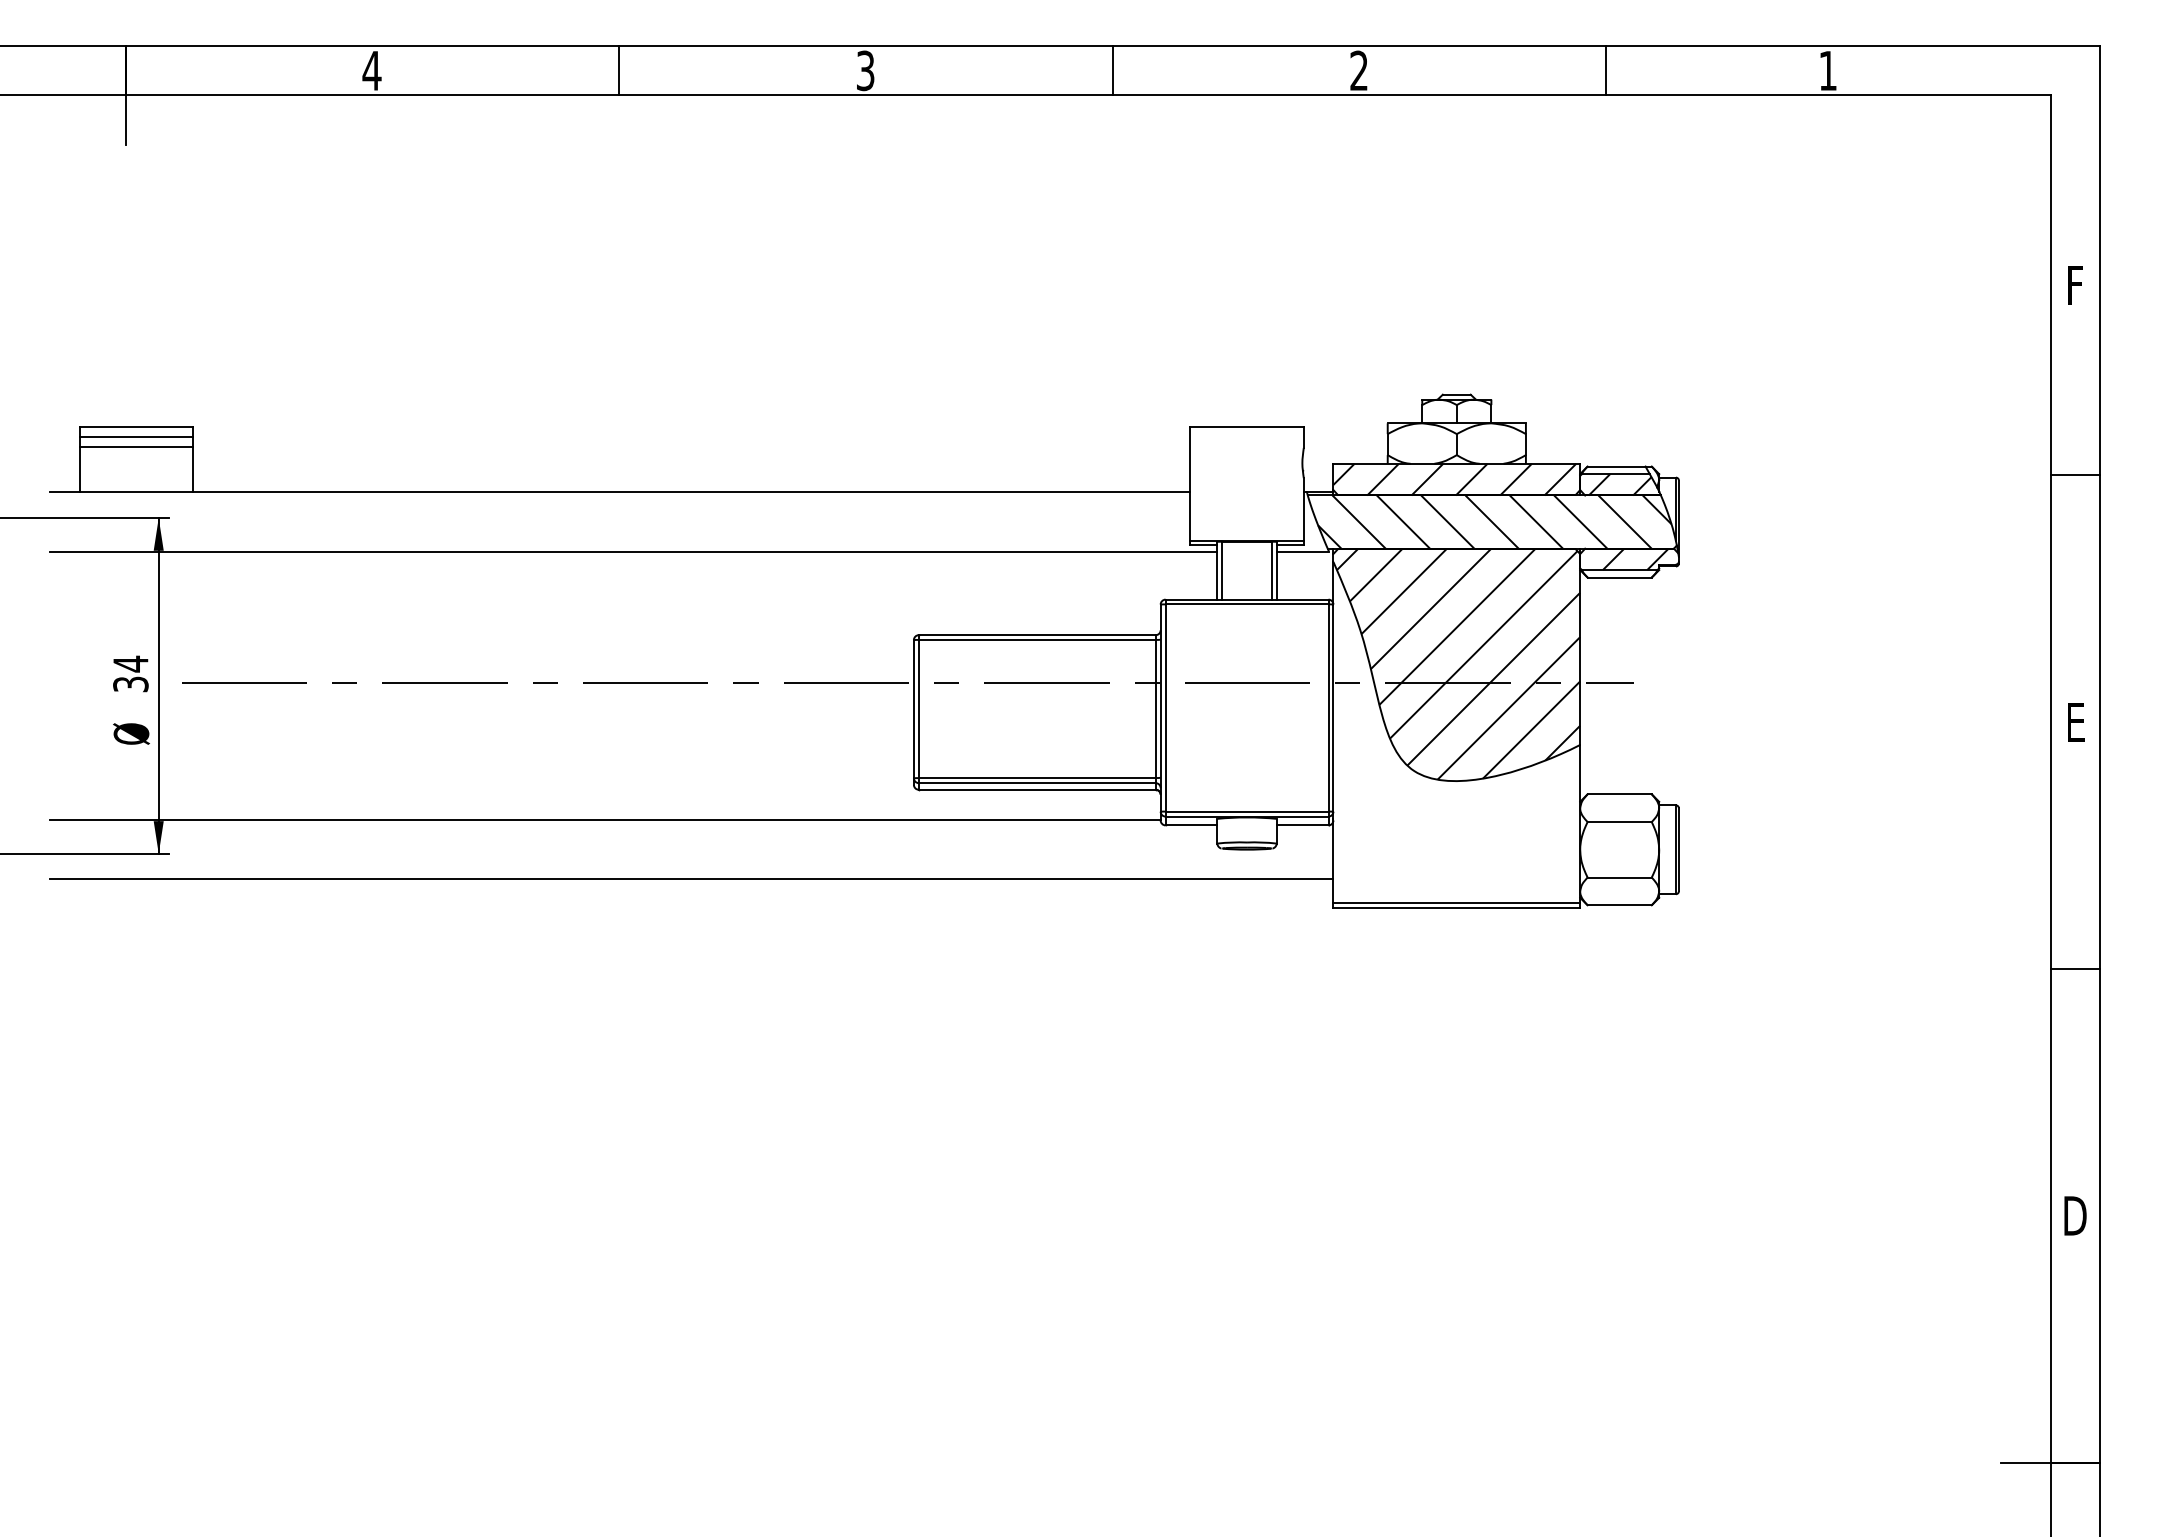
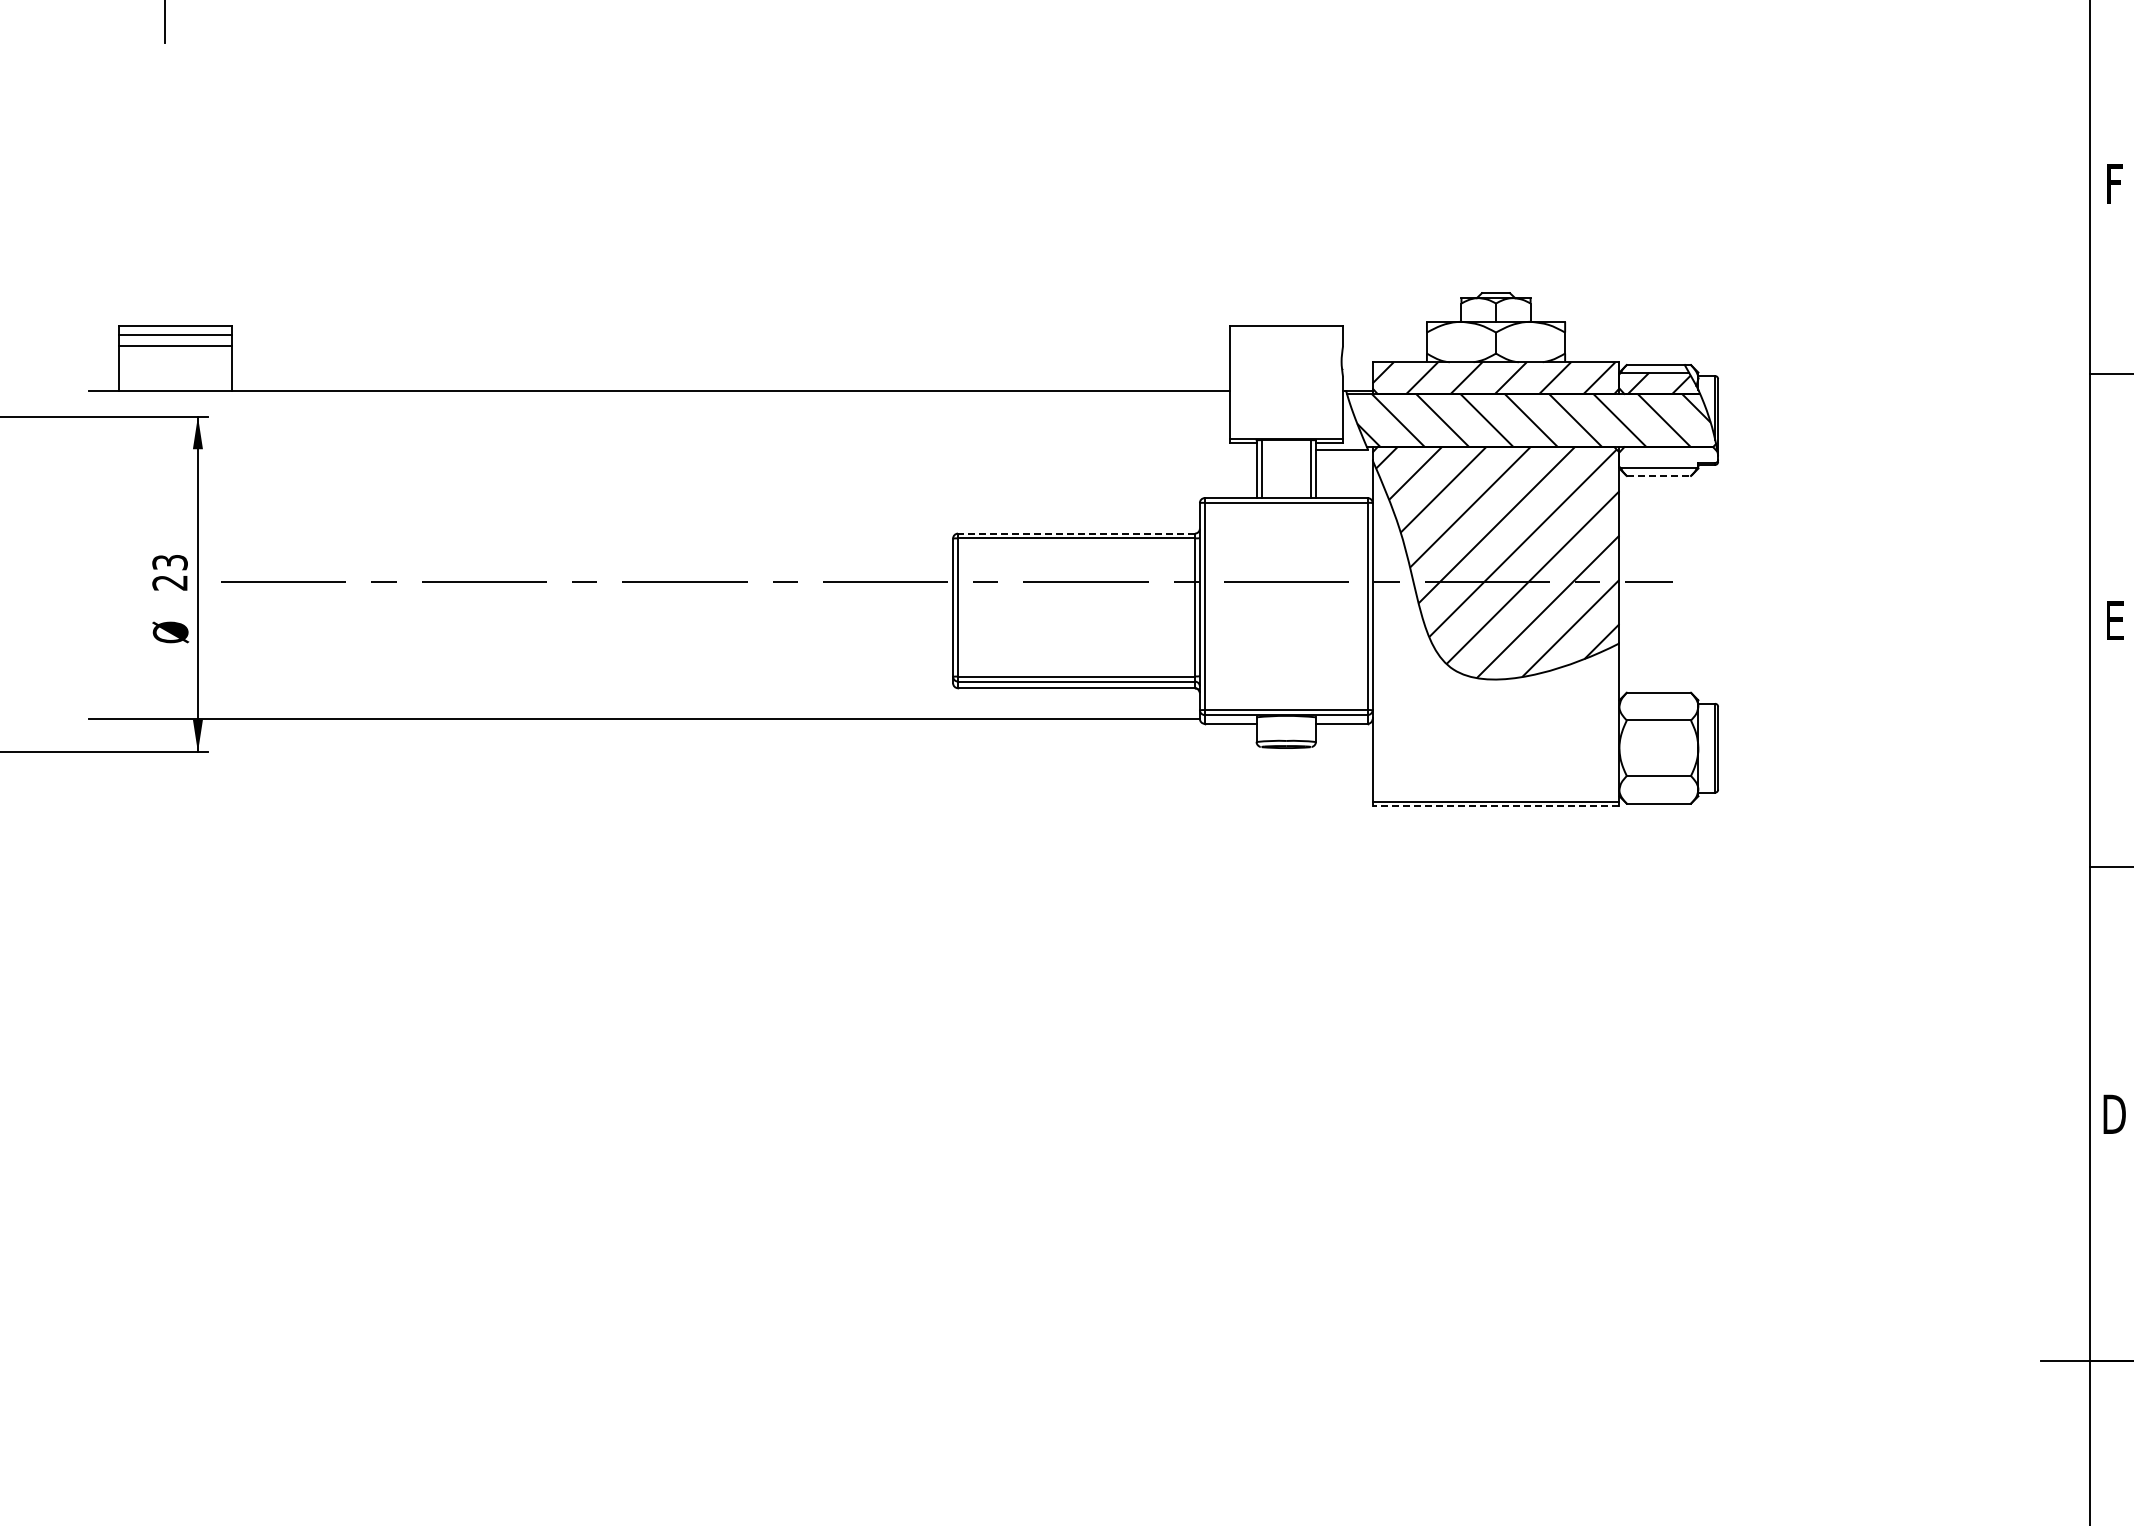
line: (633, 551) -> (672, 449), removed
hatch: (1635, 559) -> (1674, 457), removed
line: (1620, 577) -> (1659, 475), solid -> dashed
line: (1036, 635) -> (1075, 533), solid -> dashed
text: (130, 673) -> (169, 571), 34 -> 23
line: (691, 879) -> (730, 777), removed
line: (1456, 908) -> (1495, 806), solid -> dashed

